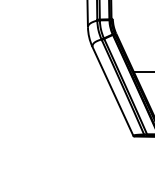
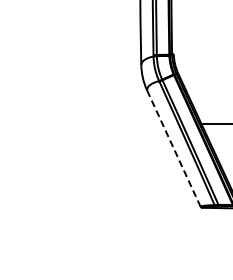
line: (112, 91) -> (173, 148), solid -> dashed

